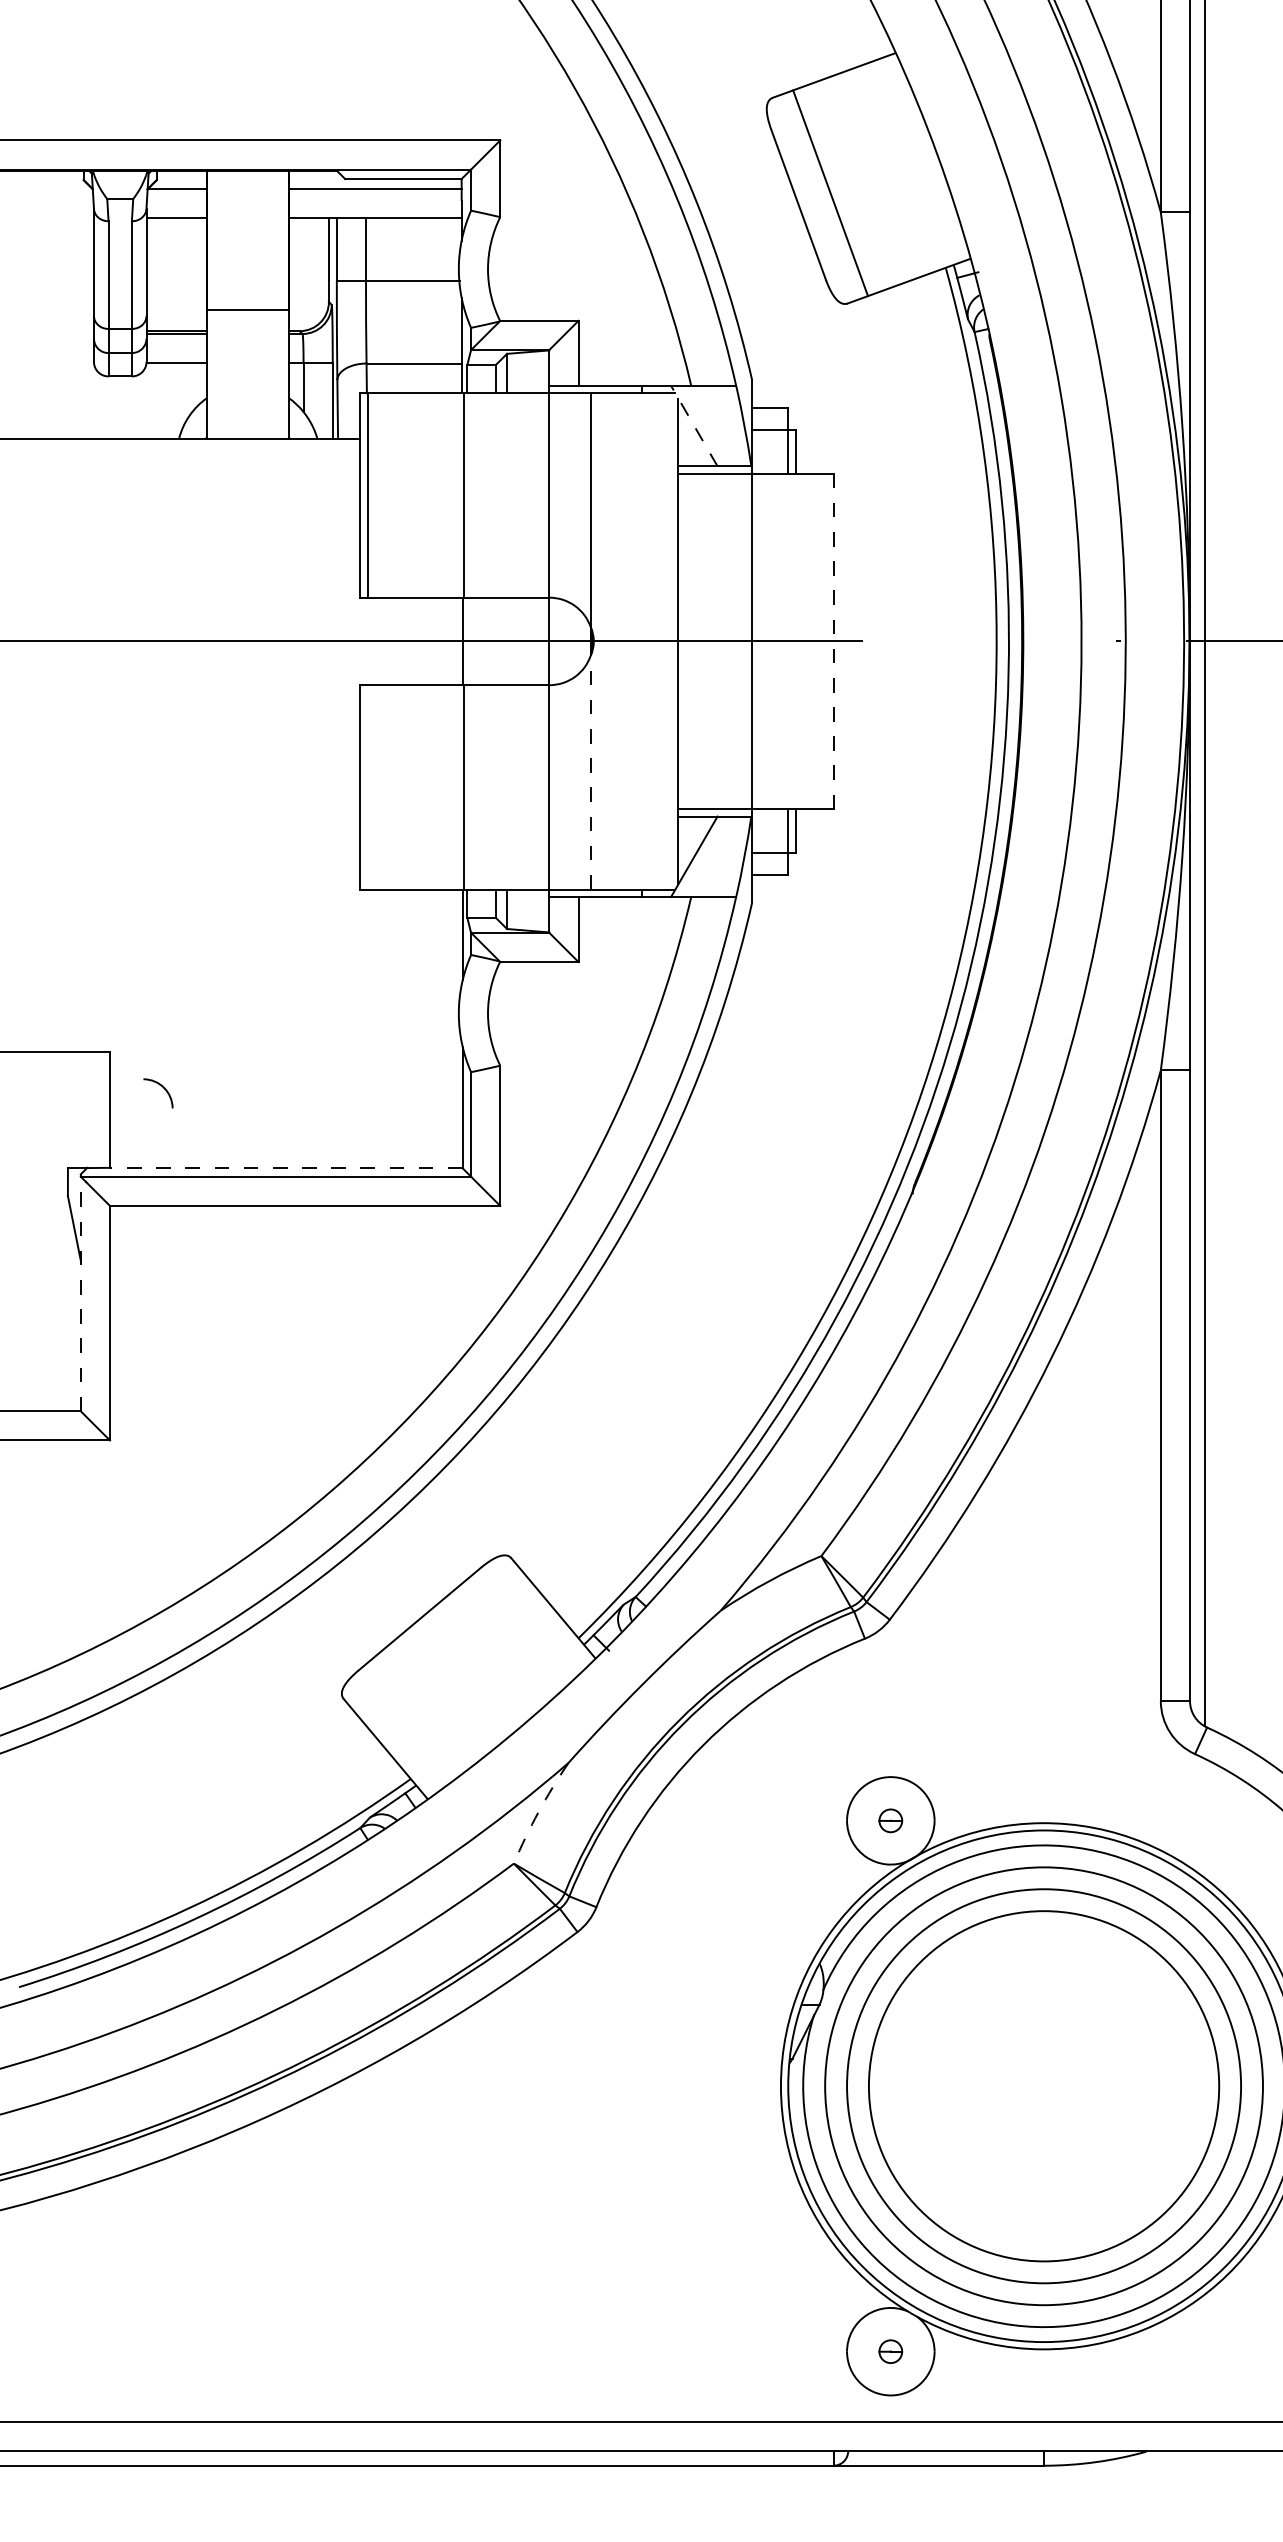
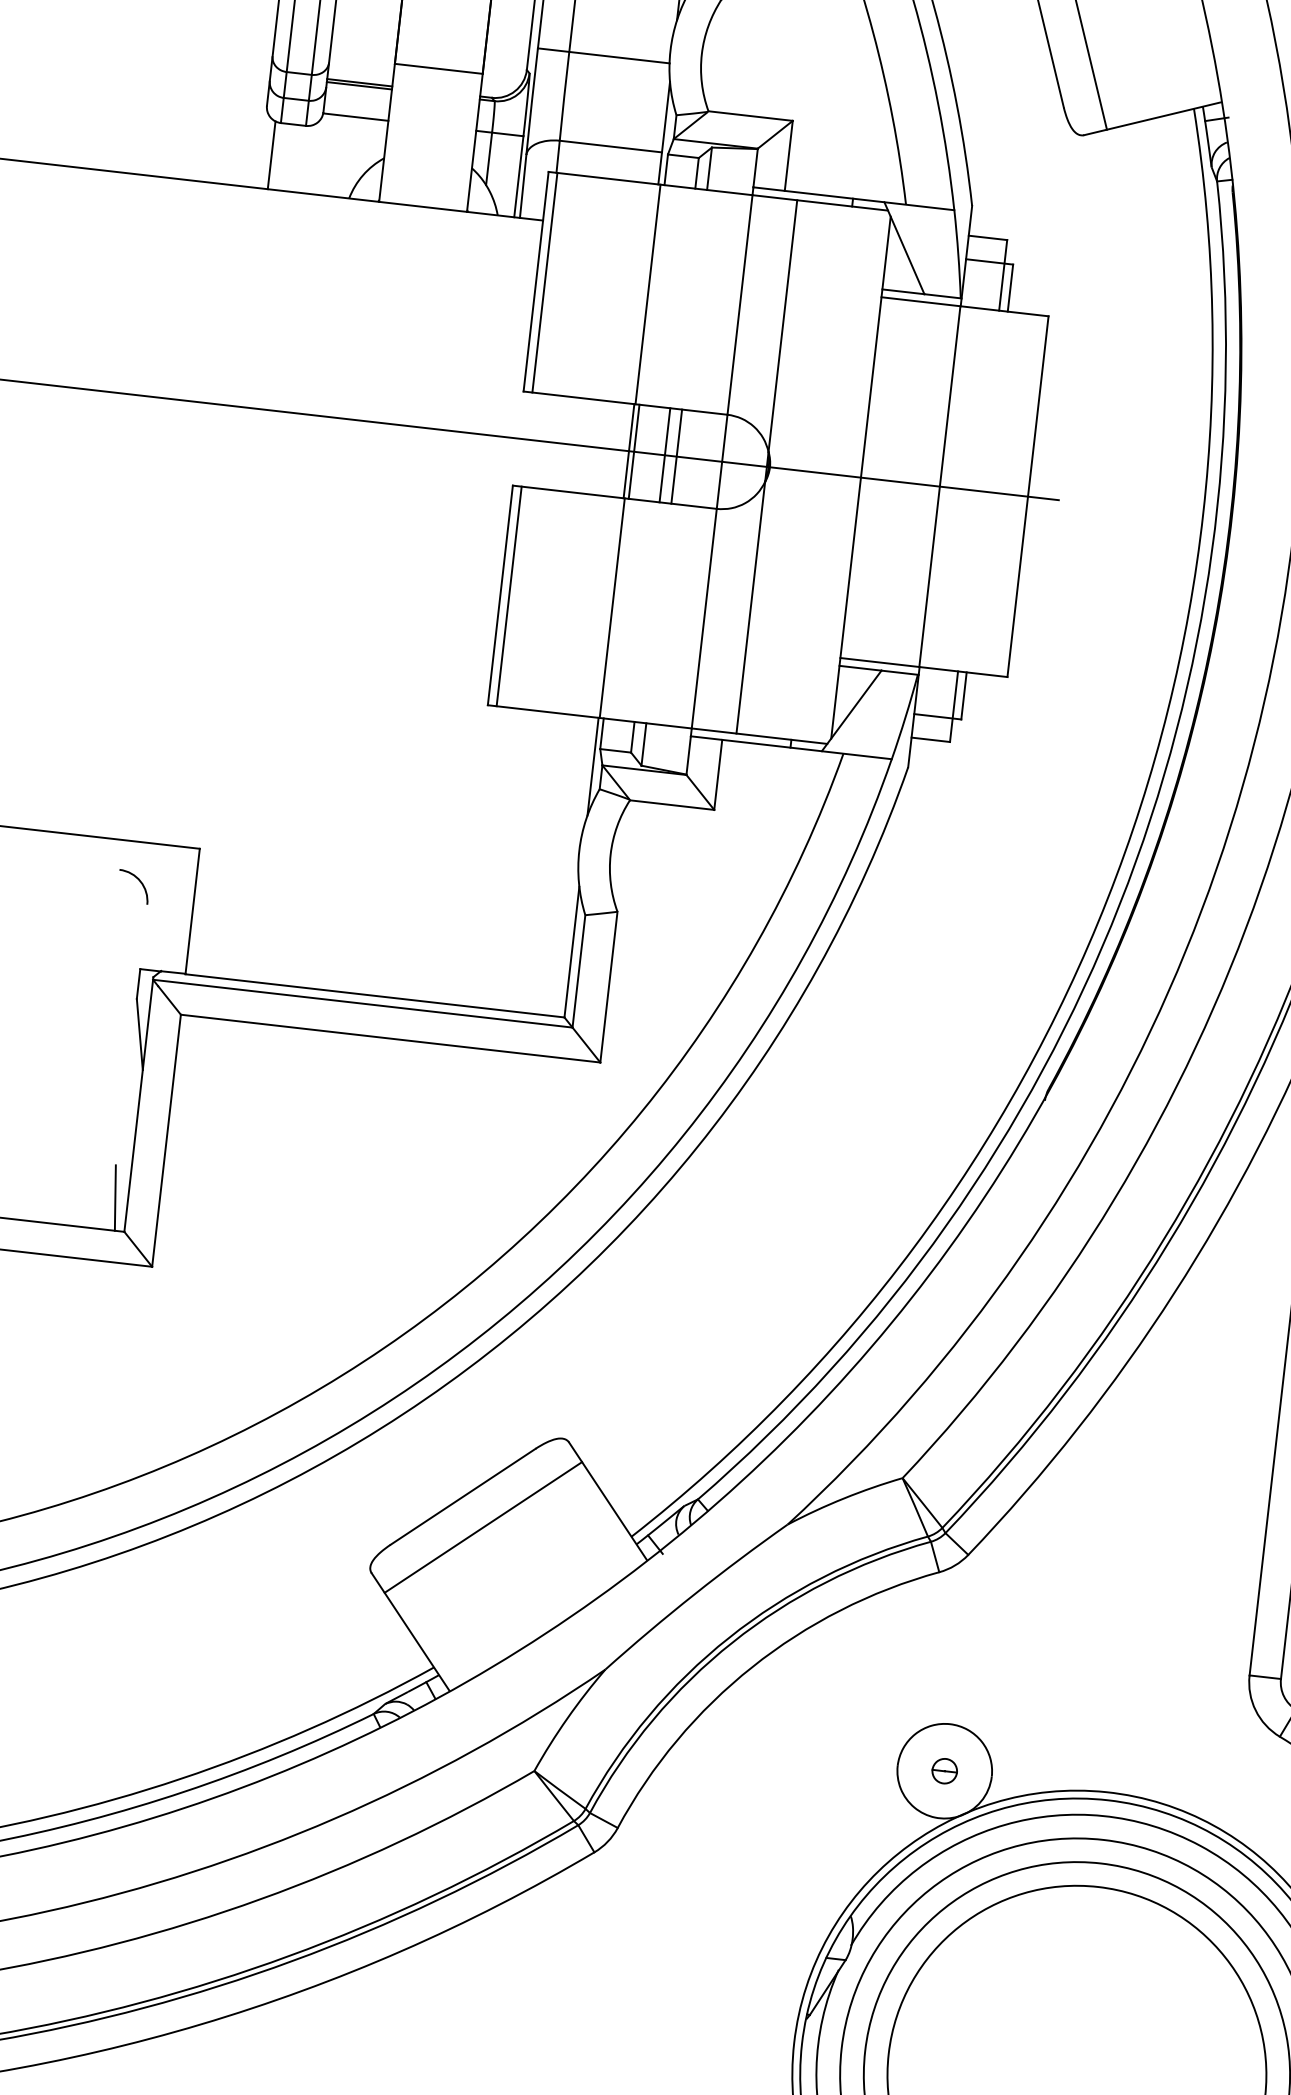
line: (103, 406) -> (271, 154), added
line: (694, 425) -> (904, 247), dashed -> solid
line: (467, 641) -> (634, 451), added
line: (496, 641) -> (665, 455), added
line: (507, 641) -> (677, 456), added
line: (833, 641) -> (1027, 496), dashed -> solid
line: (590, 771) -> (750, 606), dashed -> solid
line: (367, 787) -> (508, 596), added
arc: (163, 1088) -> (139, 882), moved
line: (285, 1168) -> (374, 995), dashed -> solid
line: (80, 1292) -> (138, 1104), dashed -> solid
line: (69, 1381) -> (115, 1198), added
line: (441, 1644) -> (483, 1526), added
arc: (538, 1811) -> (567, 1718), dashed -> solid

